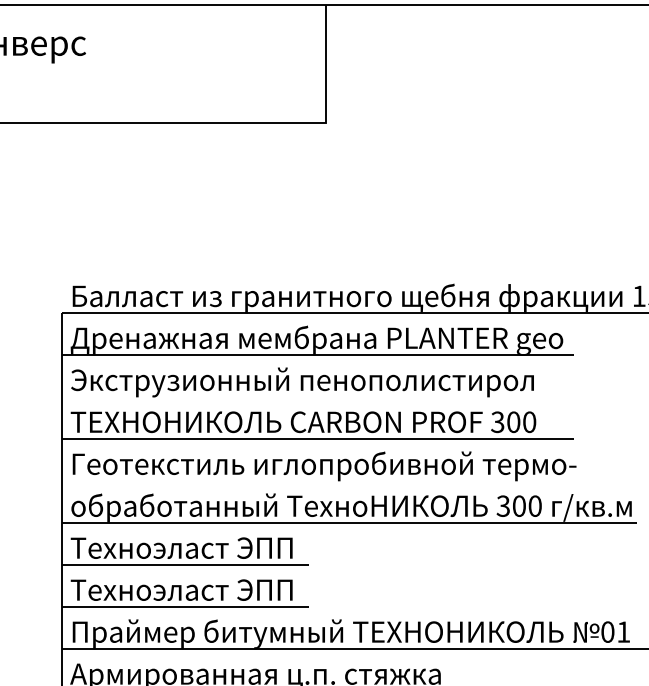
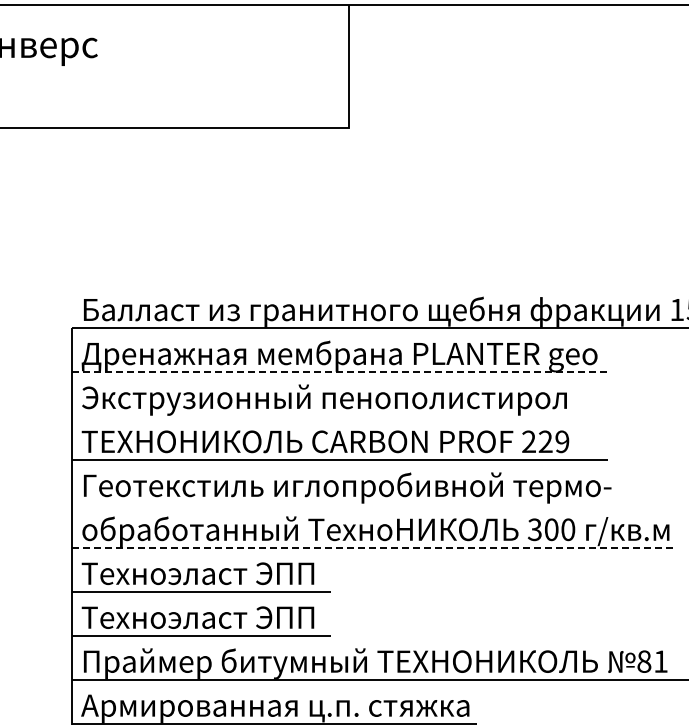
line: (317, 355) -> (340, 371), solid -> dashed
text: (513, 421) -> (545, 441), 300 -> 229
line: (349, 523) -> (373, 547), solid -> dashed
text: (608, 631) -> (644, 661), 01 -> 81

